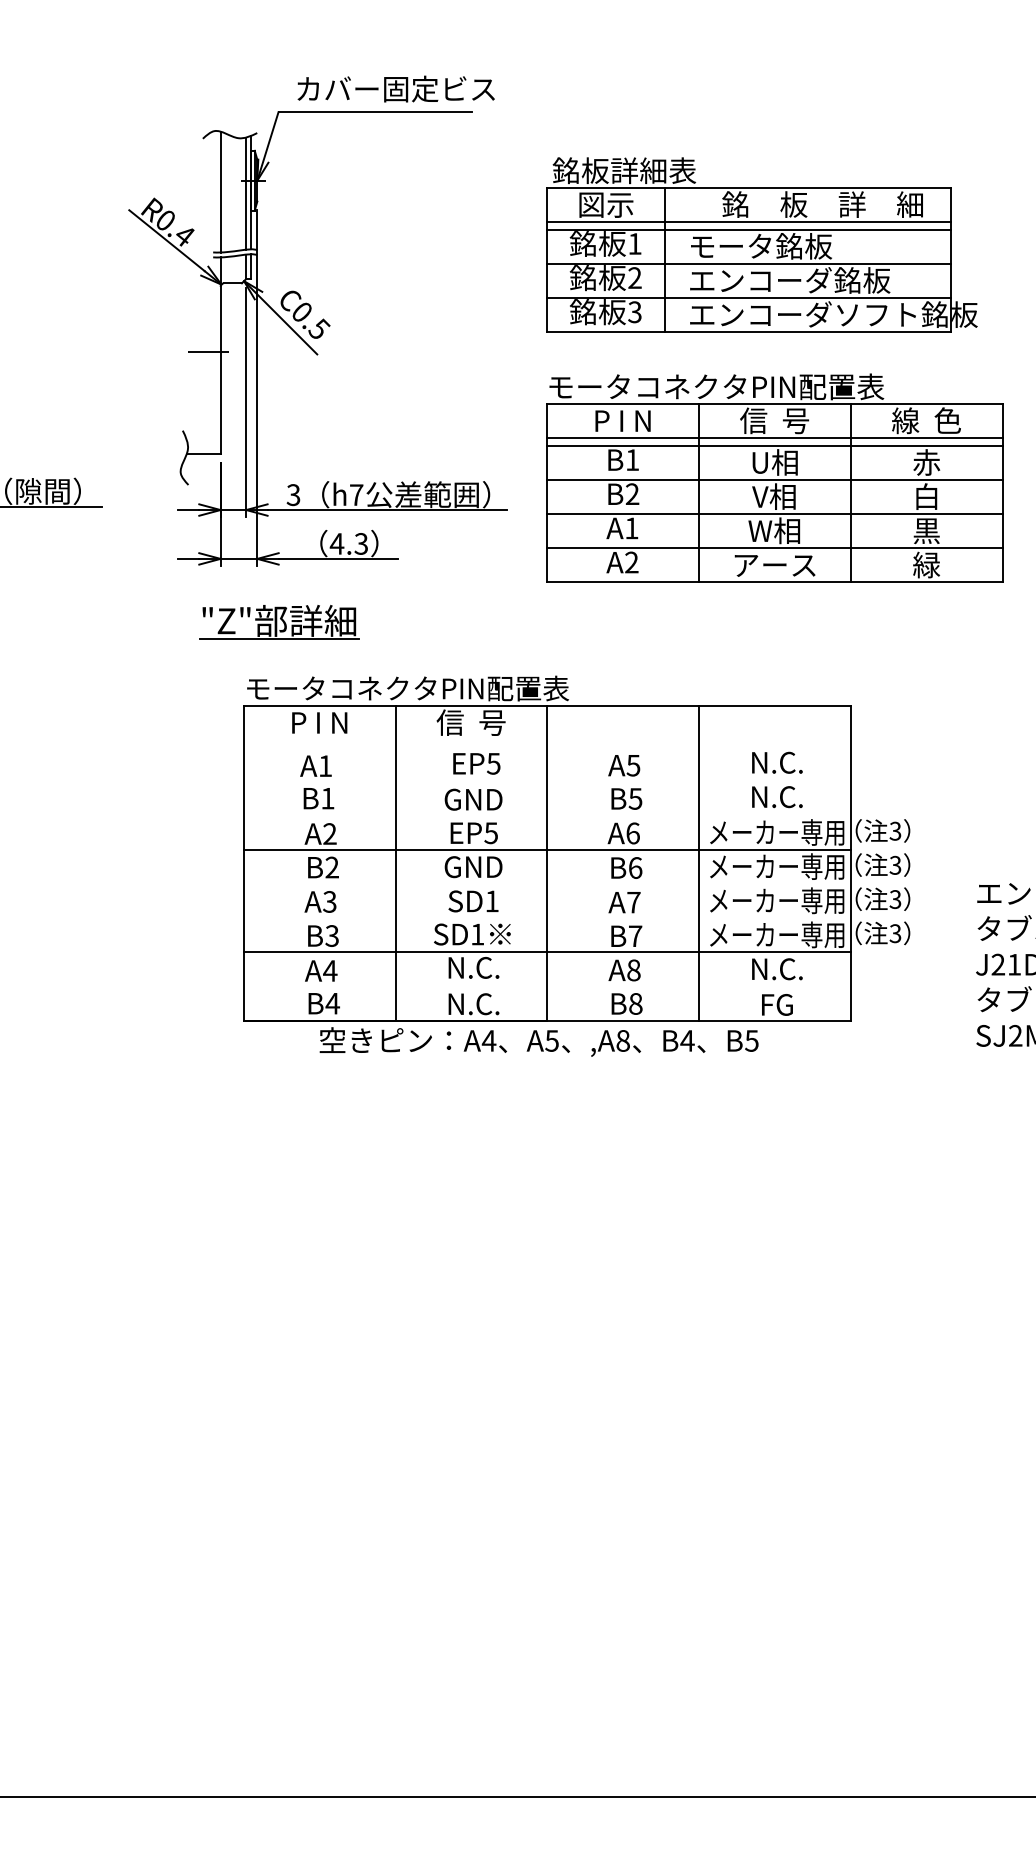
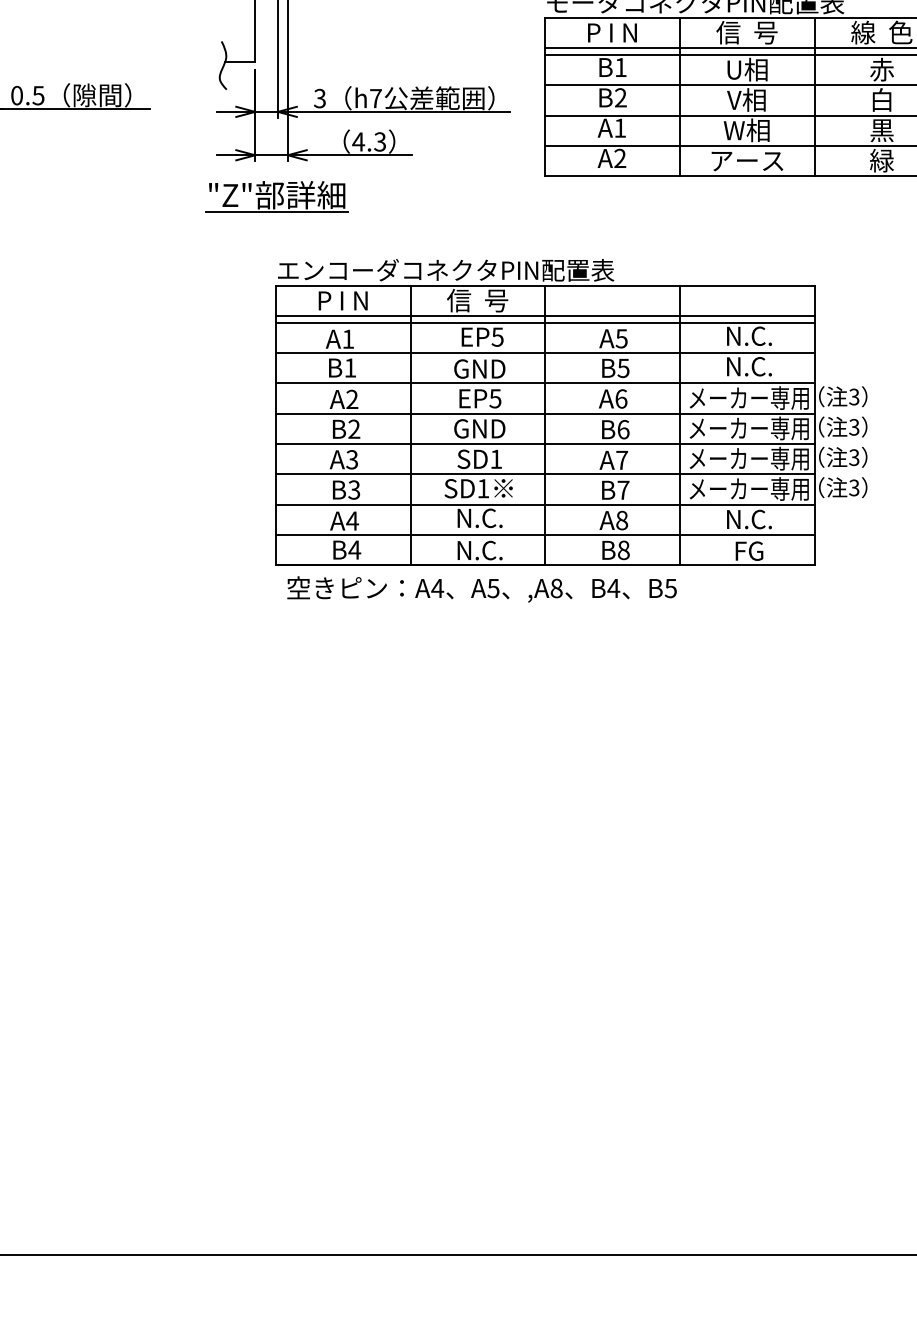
part: (279, 622) -> (277, 196), moved
text: (435, 688) -> (445, 270), モータコネクタPIN配置表 -> エンコーダコネクタPIN配置表
line: (546, 740) -> (544, 316), added
line: (546, 747) -> (544, 322), added
line: (546, 781) -> (544, 352), added
line: (546, 815) -> (544, 383), added
line: (546, 884) -> (544, 444), added
line: (546, 918) -> (544, 474), added
line: (546, 986) -> (544, 534), added
text: (538, 1041) -> (481, 588), moved

